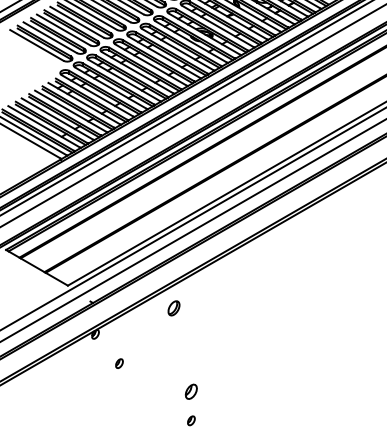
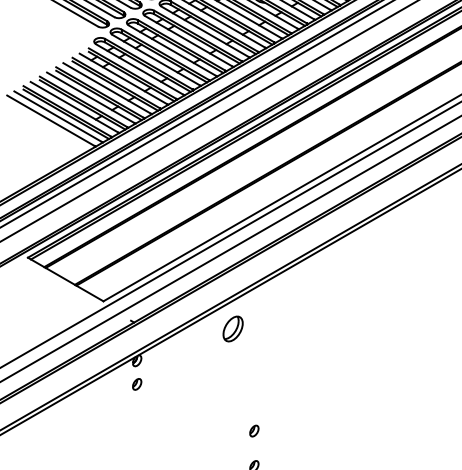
part: (173, 308) -> (232, 329), size x1.43
part: (119, 363) -> (137, 384), moved
part: (191, 391) -> (254, 430), size x0.62

